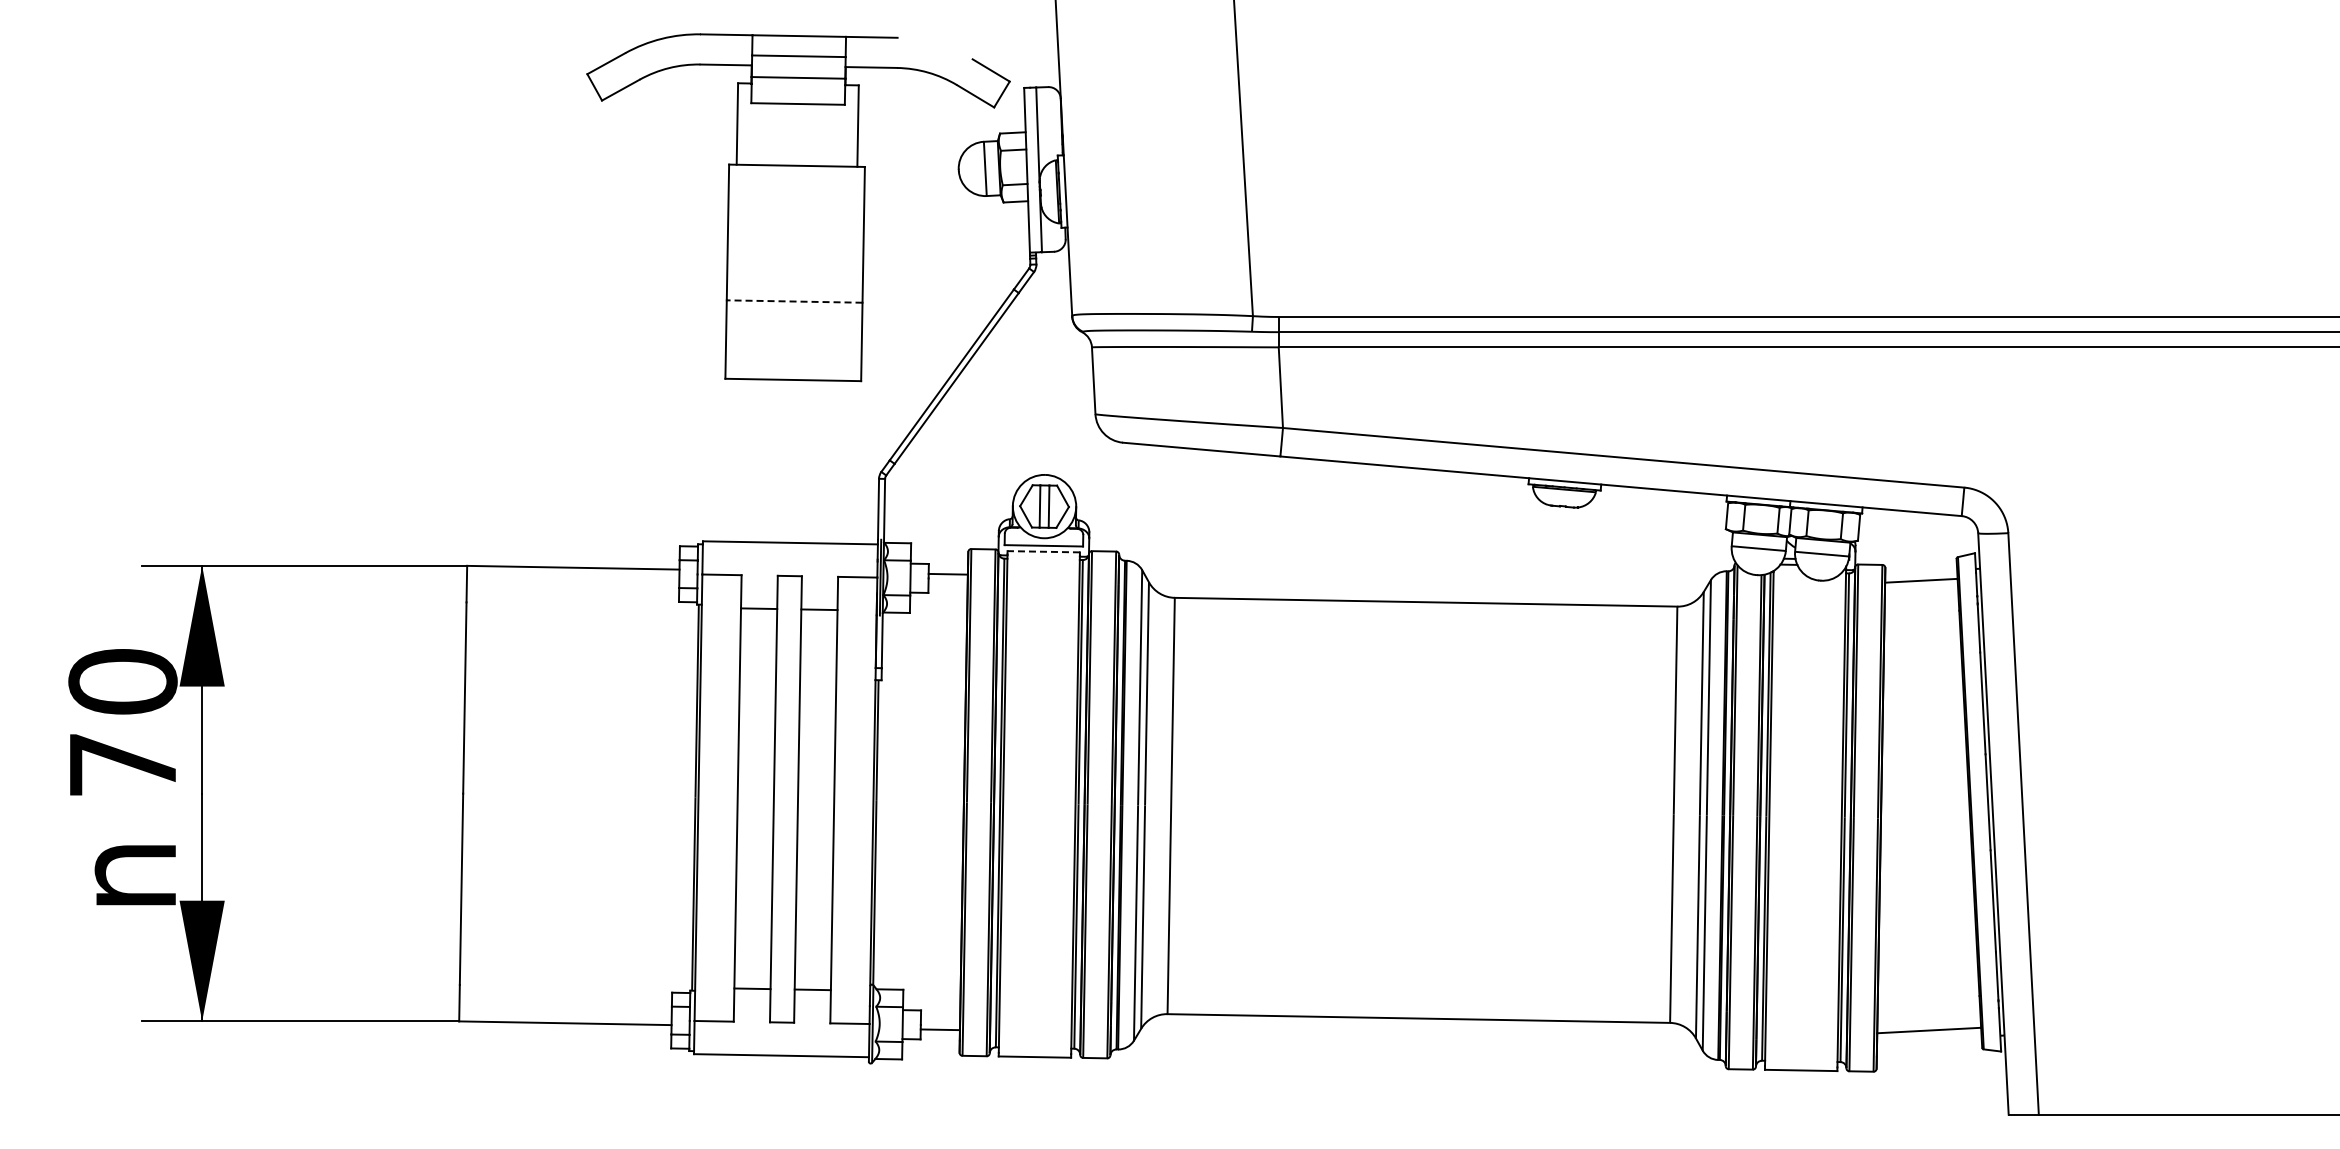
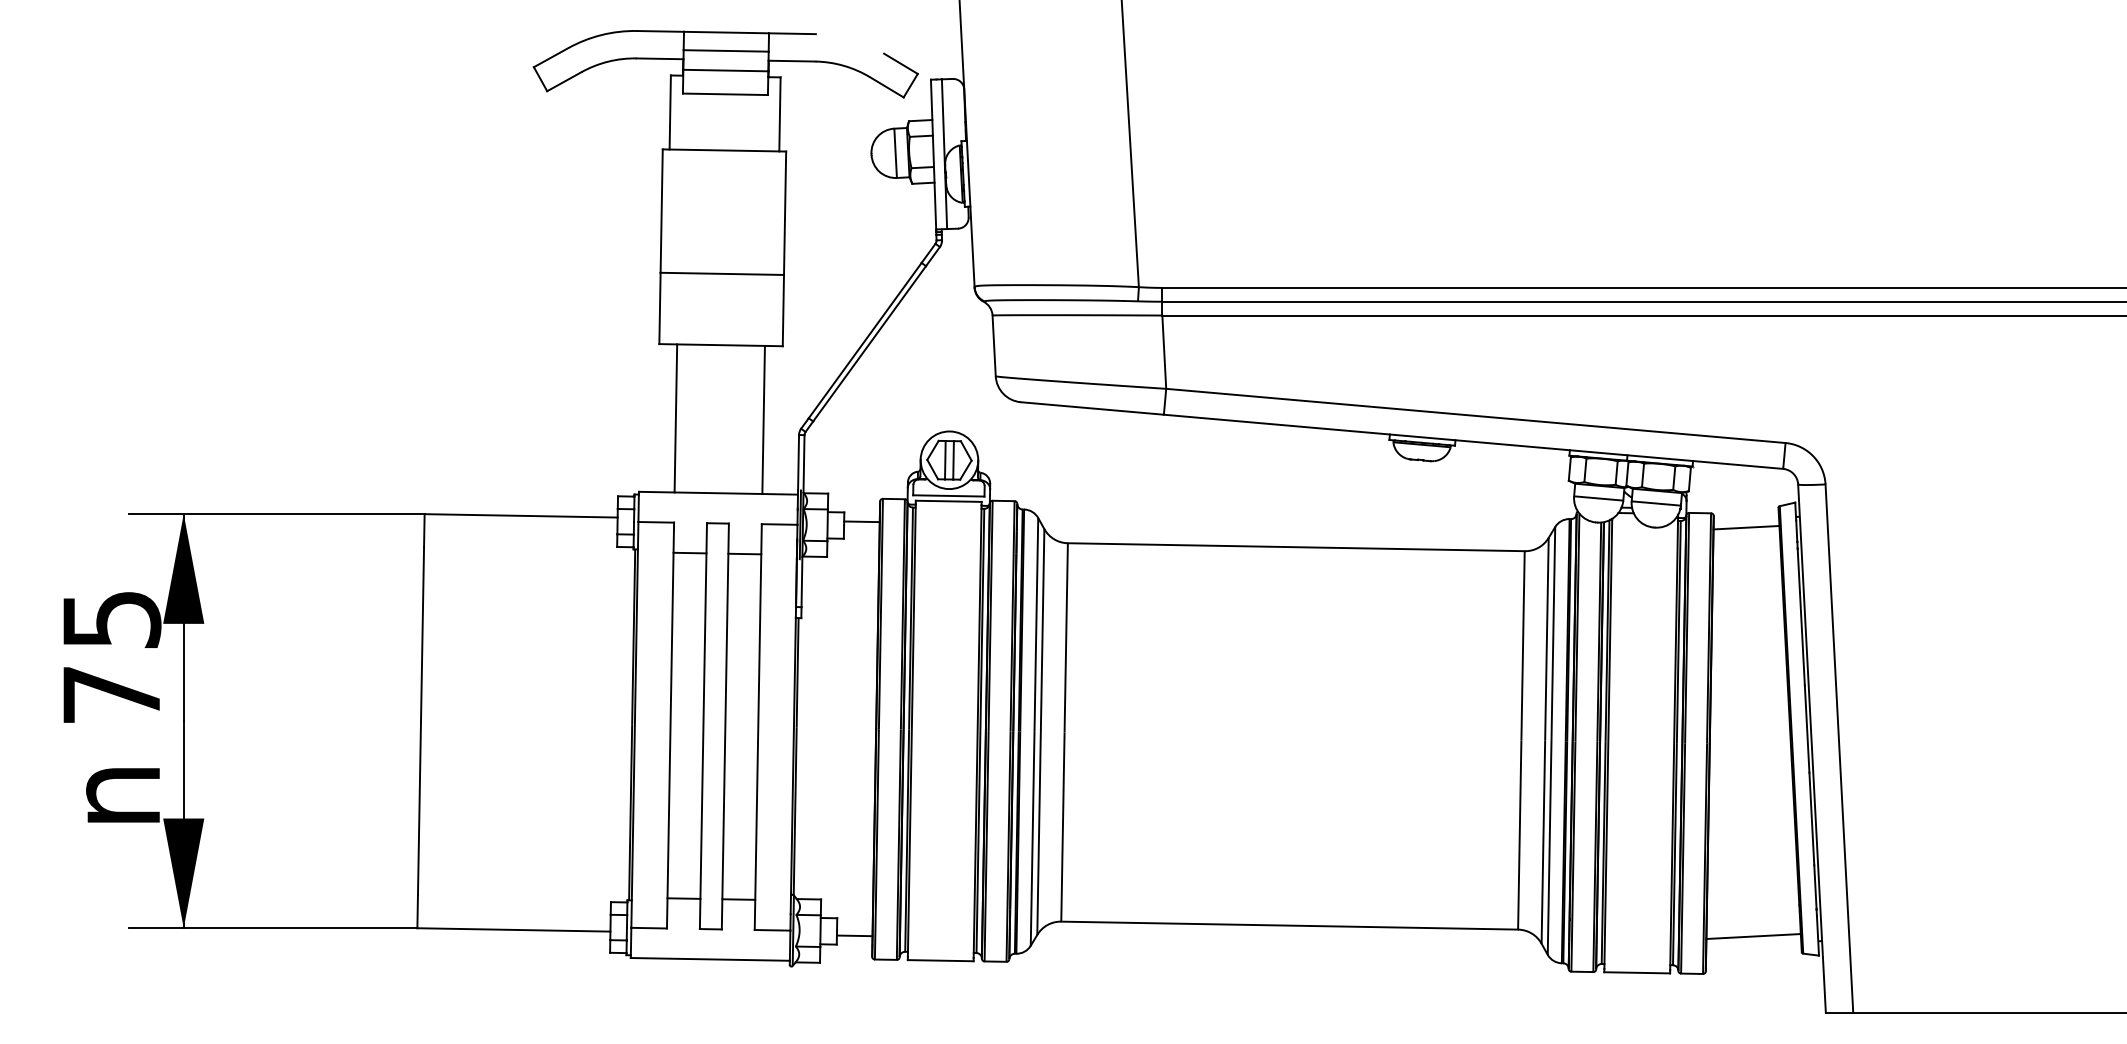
line: (794, 301) -> (722, 273), dashed -> solid
line: (743, 460) -> (675, 418), added
line: (839, 461) -> (763, 419), added
line: (1043, 551) -> (948, 501), dashed -> solid
text: (122, 681) -> (111, 619), 70 -> 75

